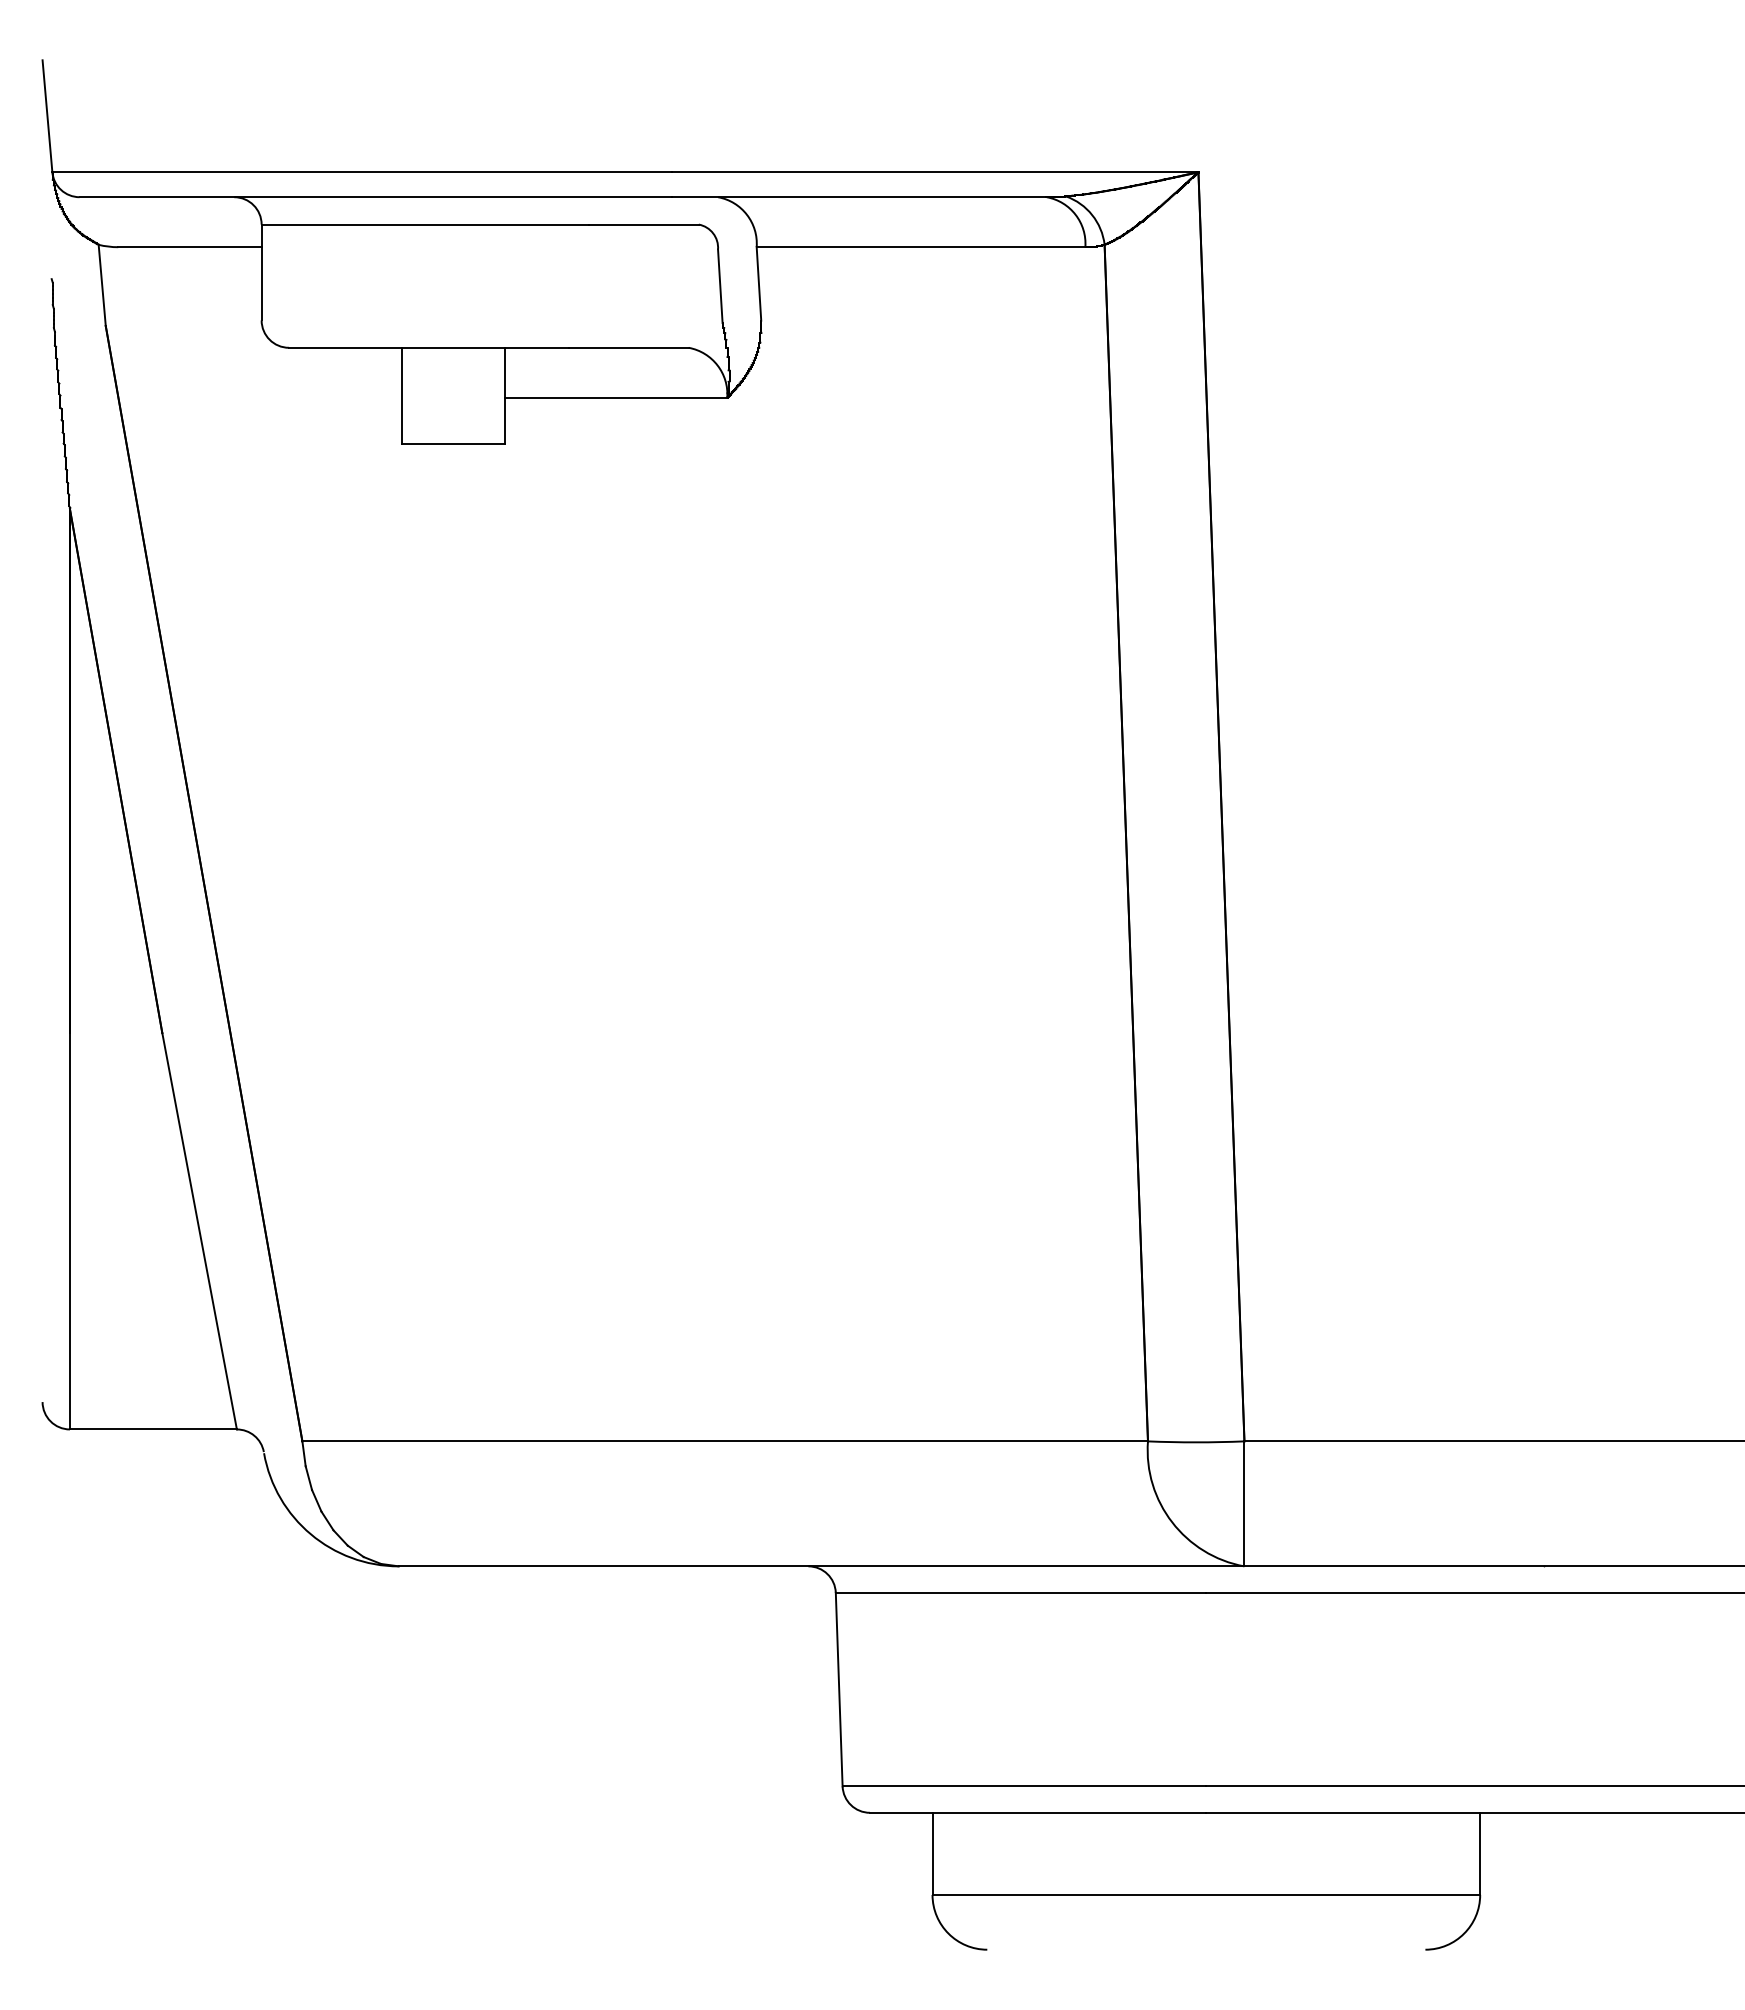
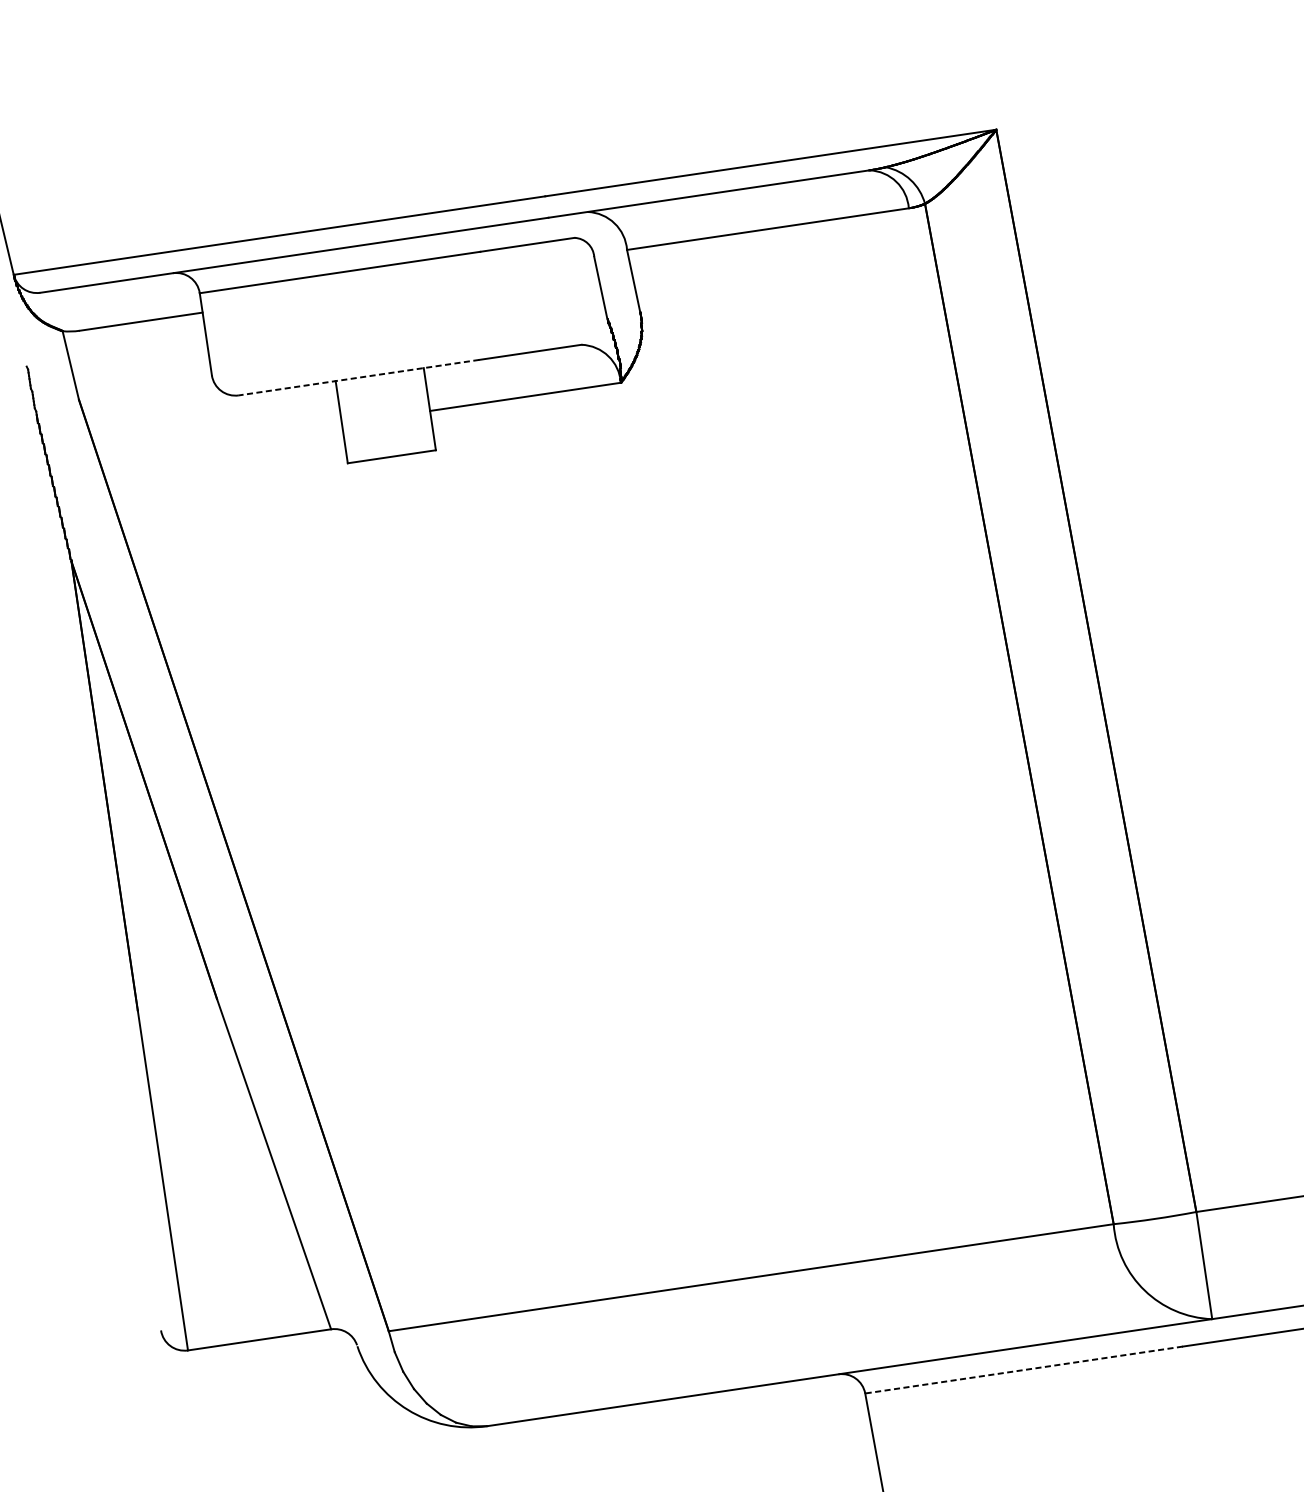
line: (428, 347) -> (358, 377), solid -> dashed
line: (1020, 1592) -> (1023, 1369), solid -> dashed

